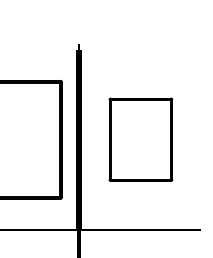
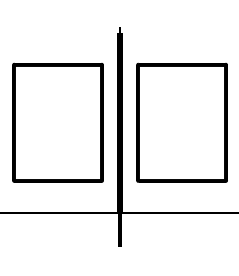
part: (140, 139) -> (181, 122), size x1.43

